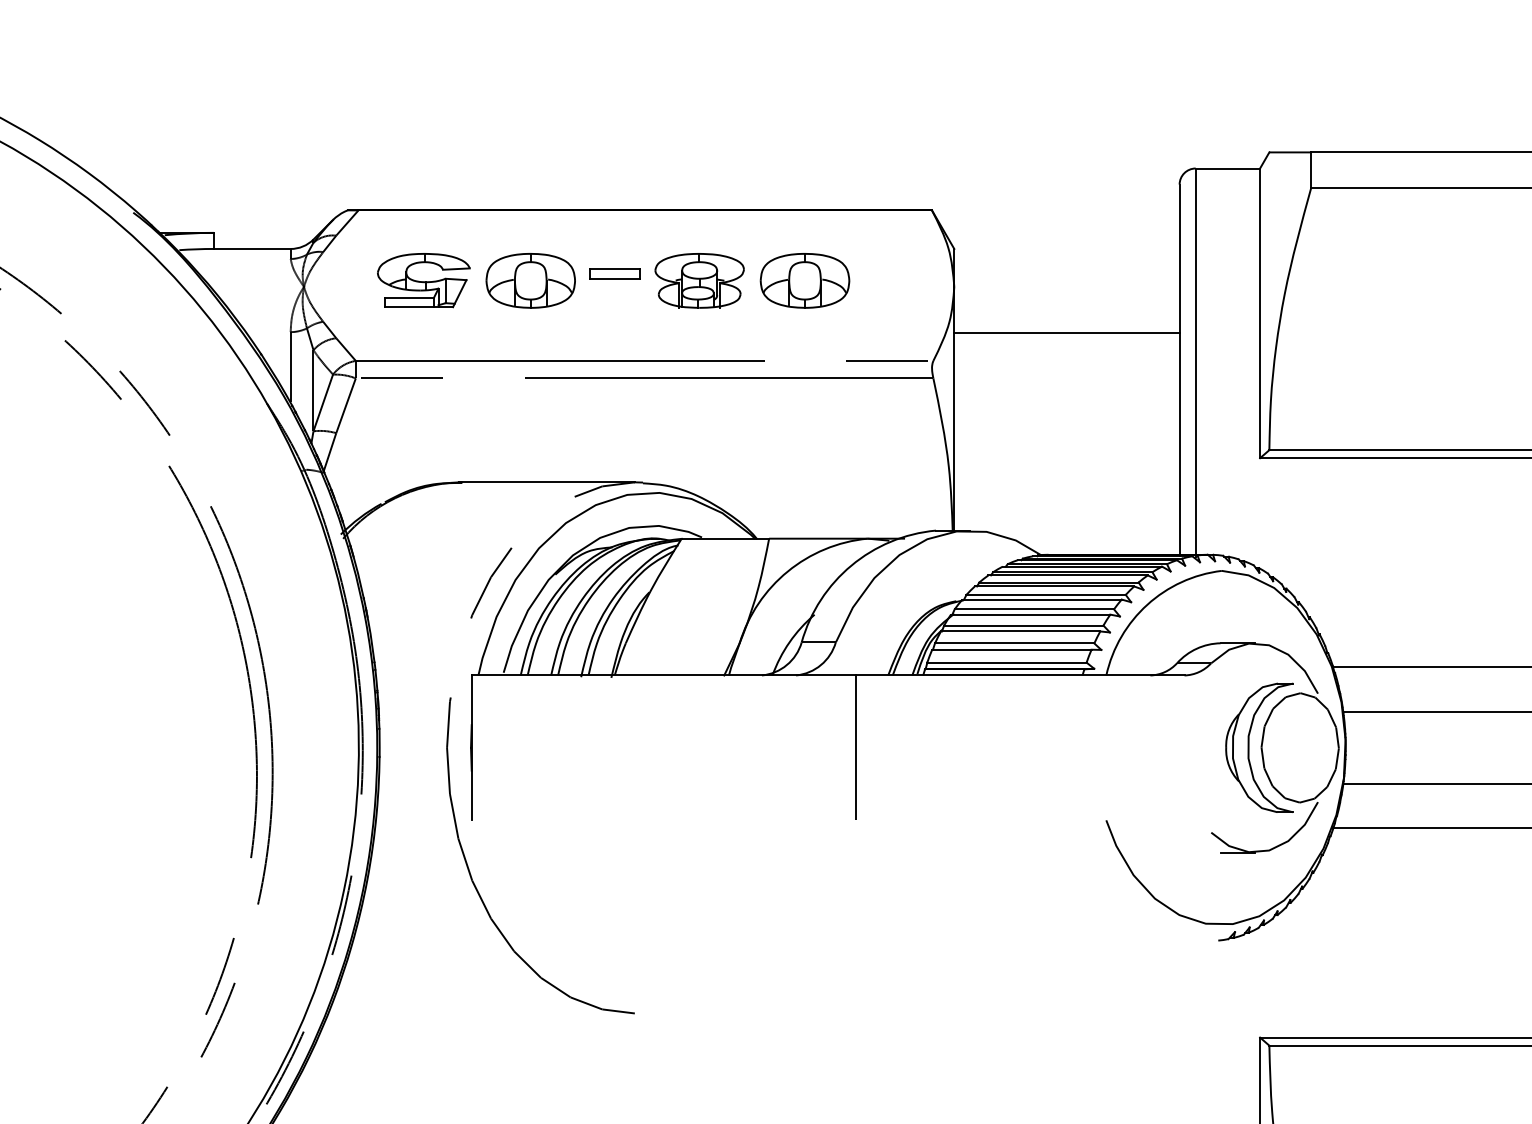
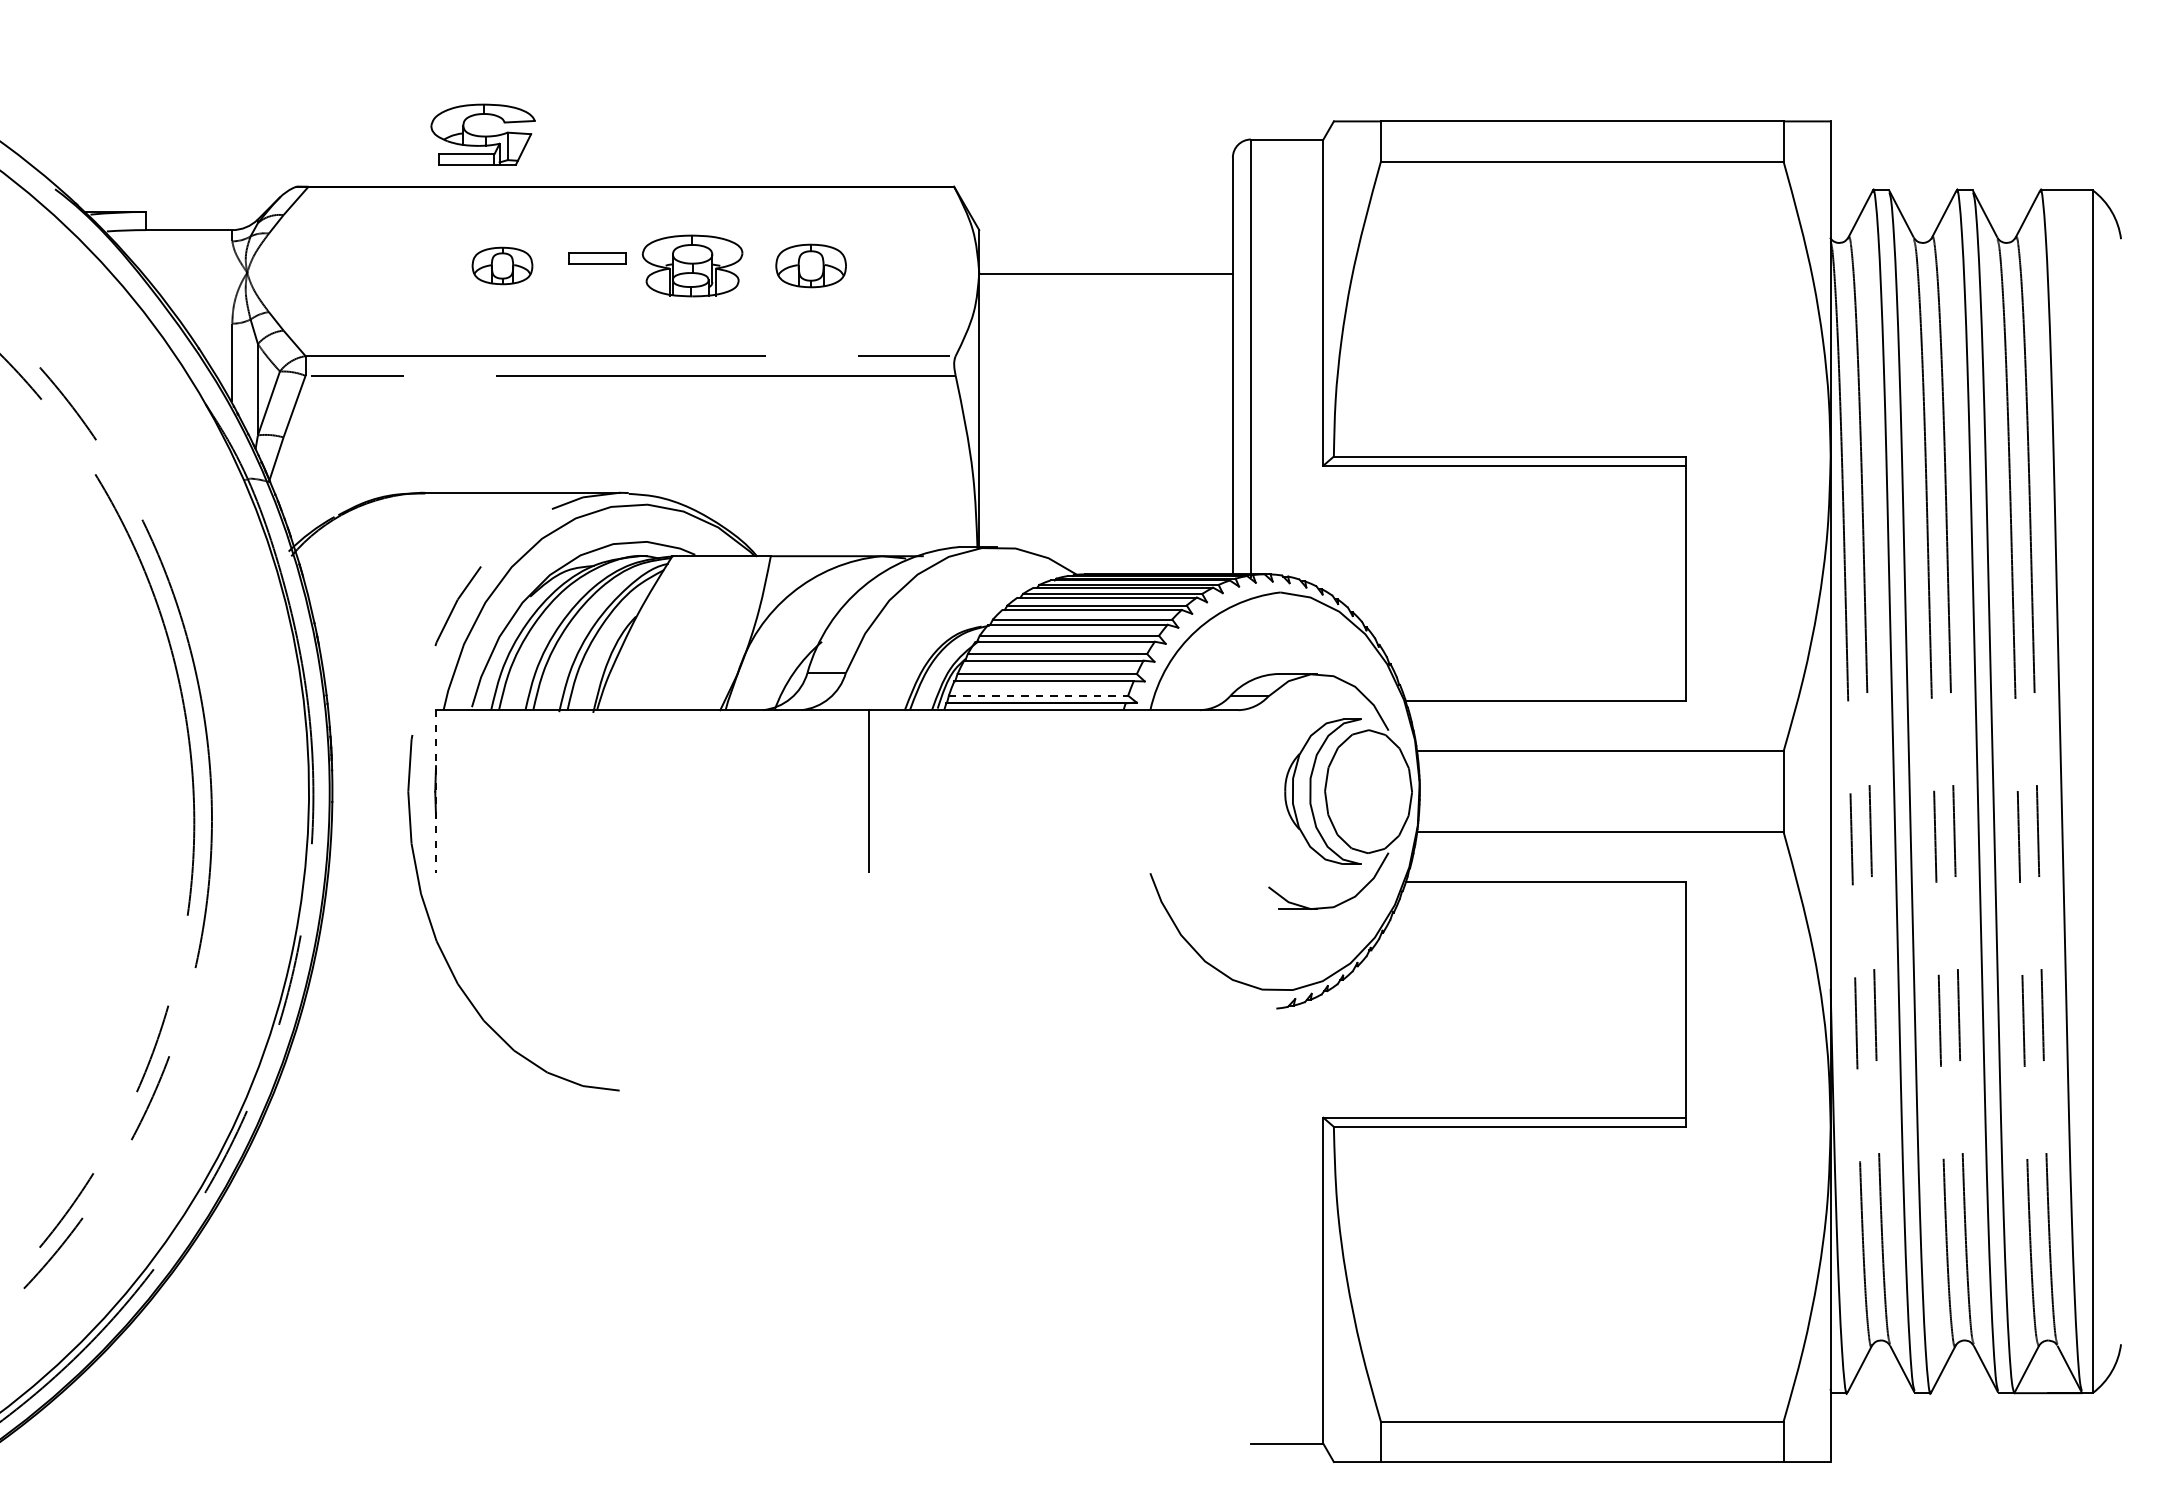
part: (423, 280) -> (482, 134), moved
part: (530, 280) -> (502, 265), size x0.6
part: (804, 280) -> (810, 265), size x0.7
line: (1066, 332) -> (1105, 274), moved
line: (1006, 662) -> (1038, 695), solid -> dashed
line: (472, 747) -> (436, 791), solid -> dashed

